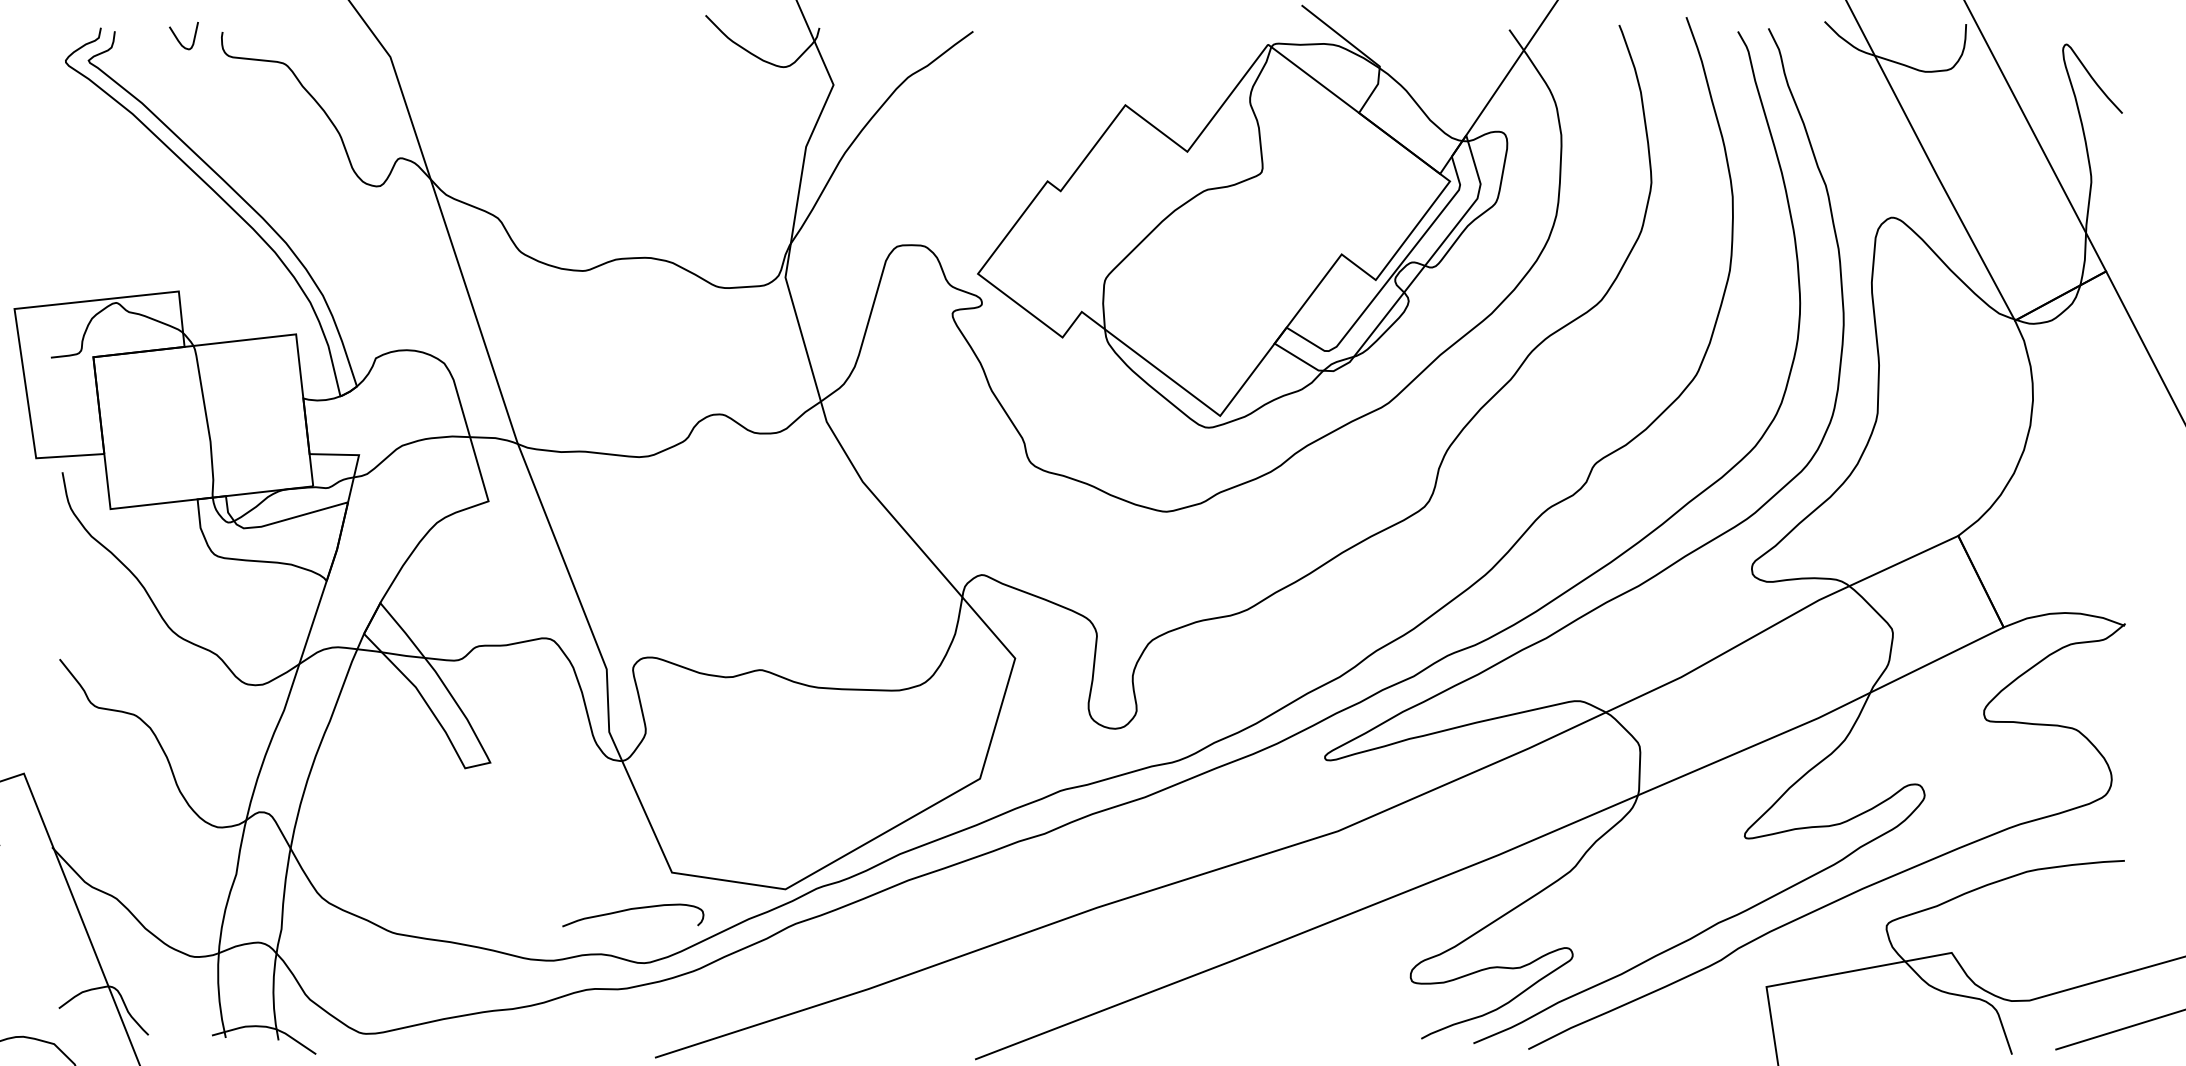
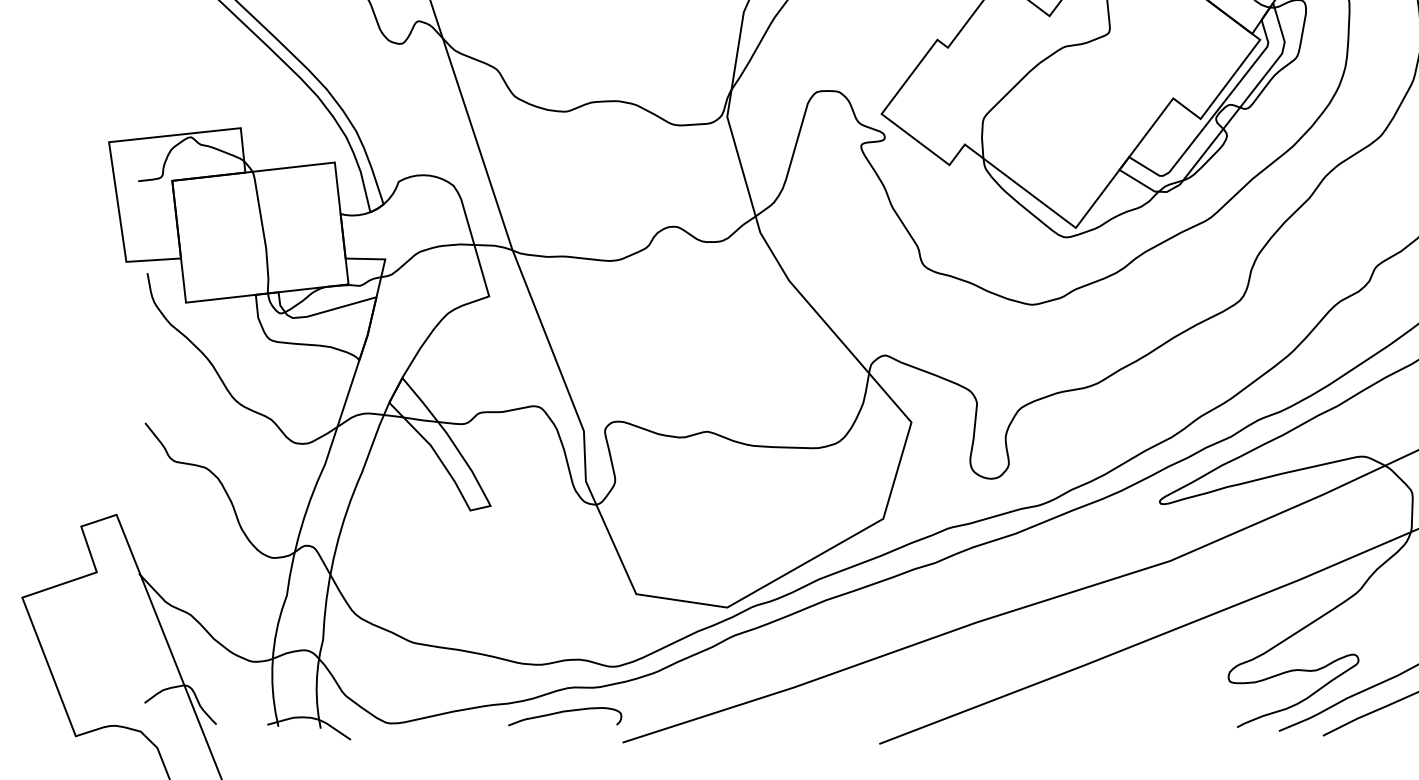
curve: (630, 910) -> (562, 712), moved

